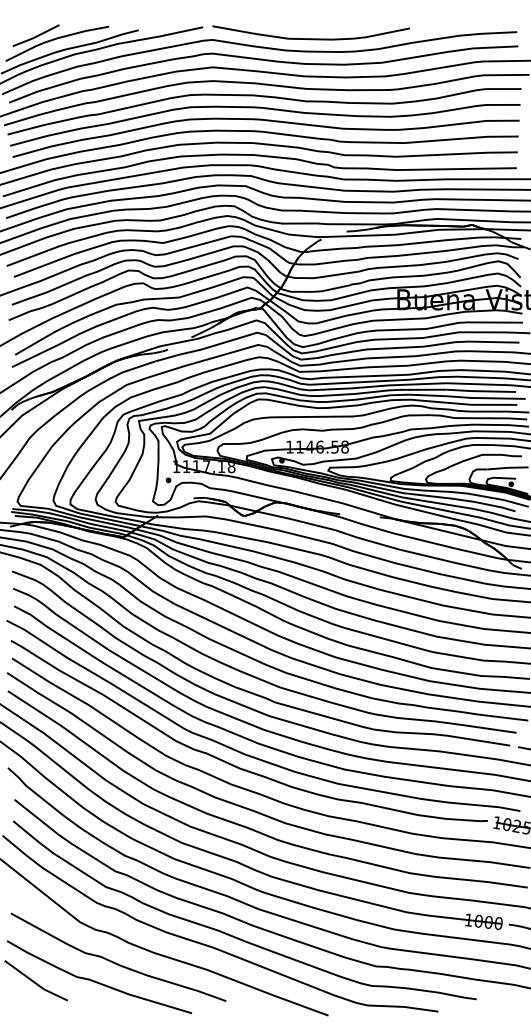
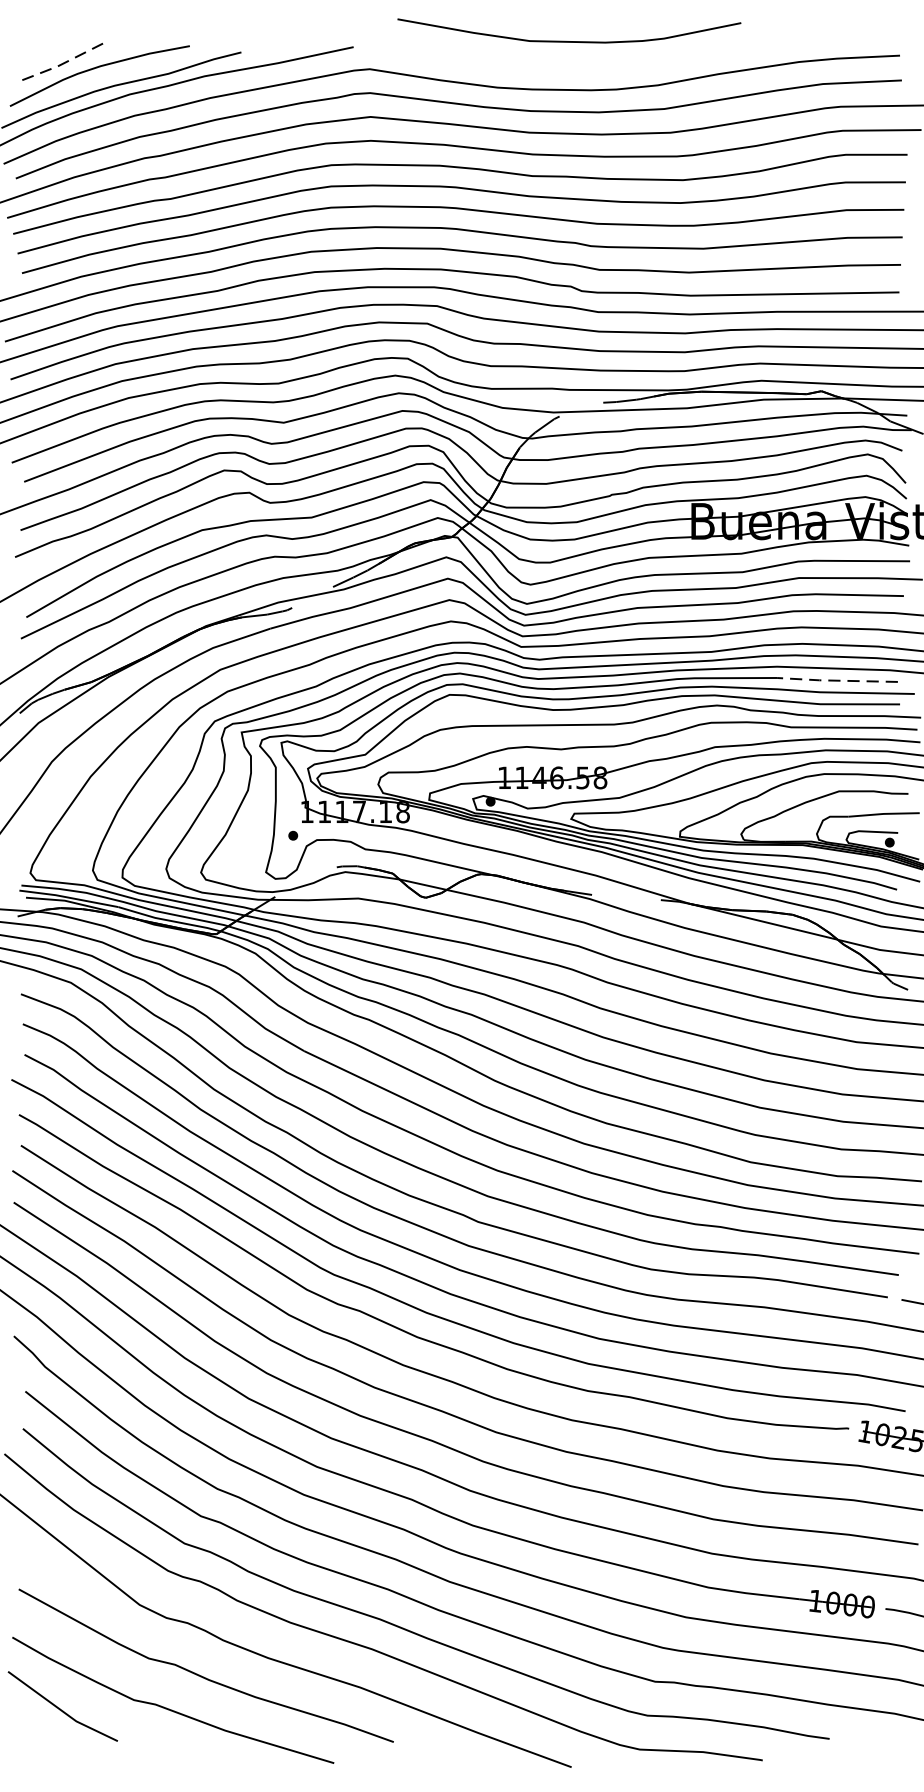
line: (36, 36) -> (63, 63), solid -> dashed
curve: (310, 38) -> (568, 40), moved
line: (480, 391) -> (836, 681), solid -> dashed

